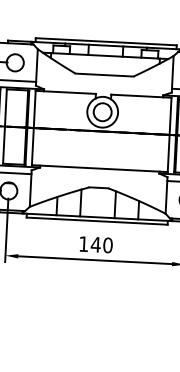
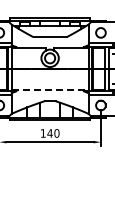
line: (100, 169) -> (50, 90), solid -> dashed

